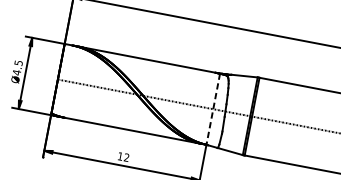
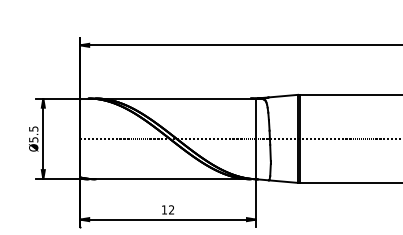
text: (16, 72) -> (33, 139), Ø4.5 -> Ø5.5
line: (213, 109) -> (256, 139), dashed -> solid

